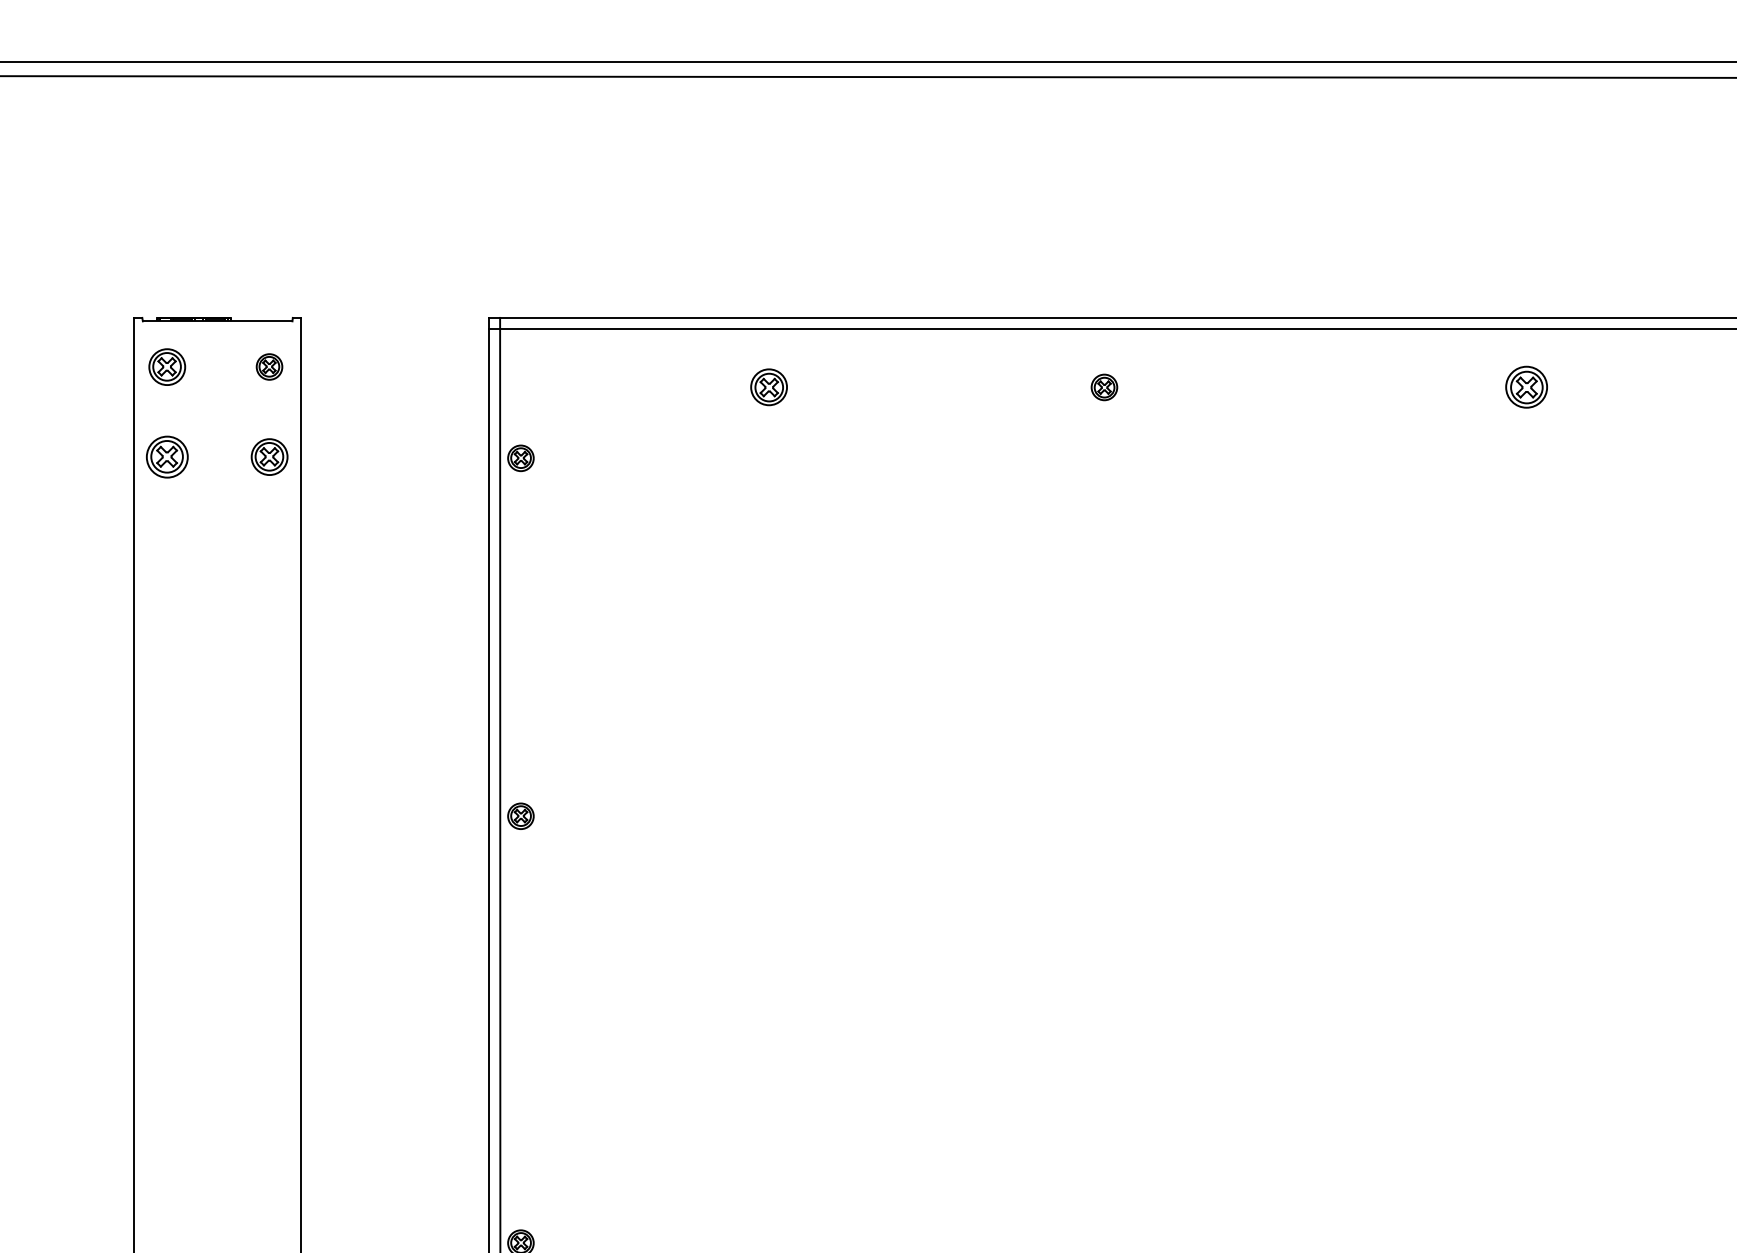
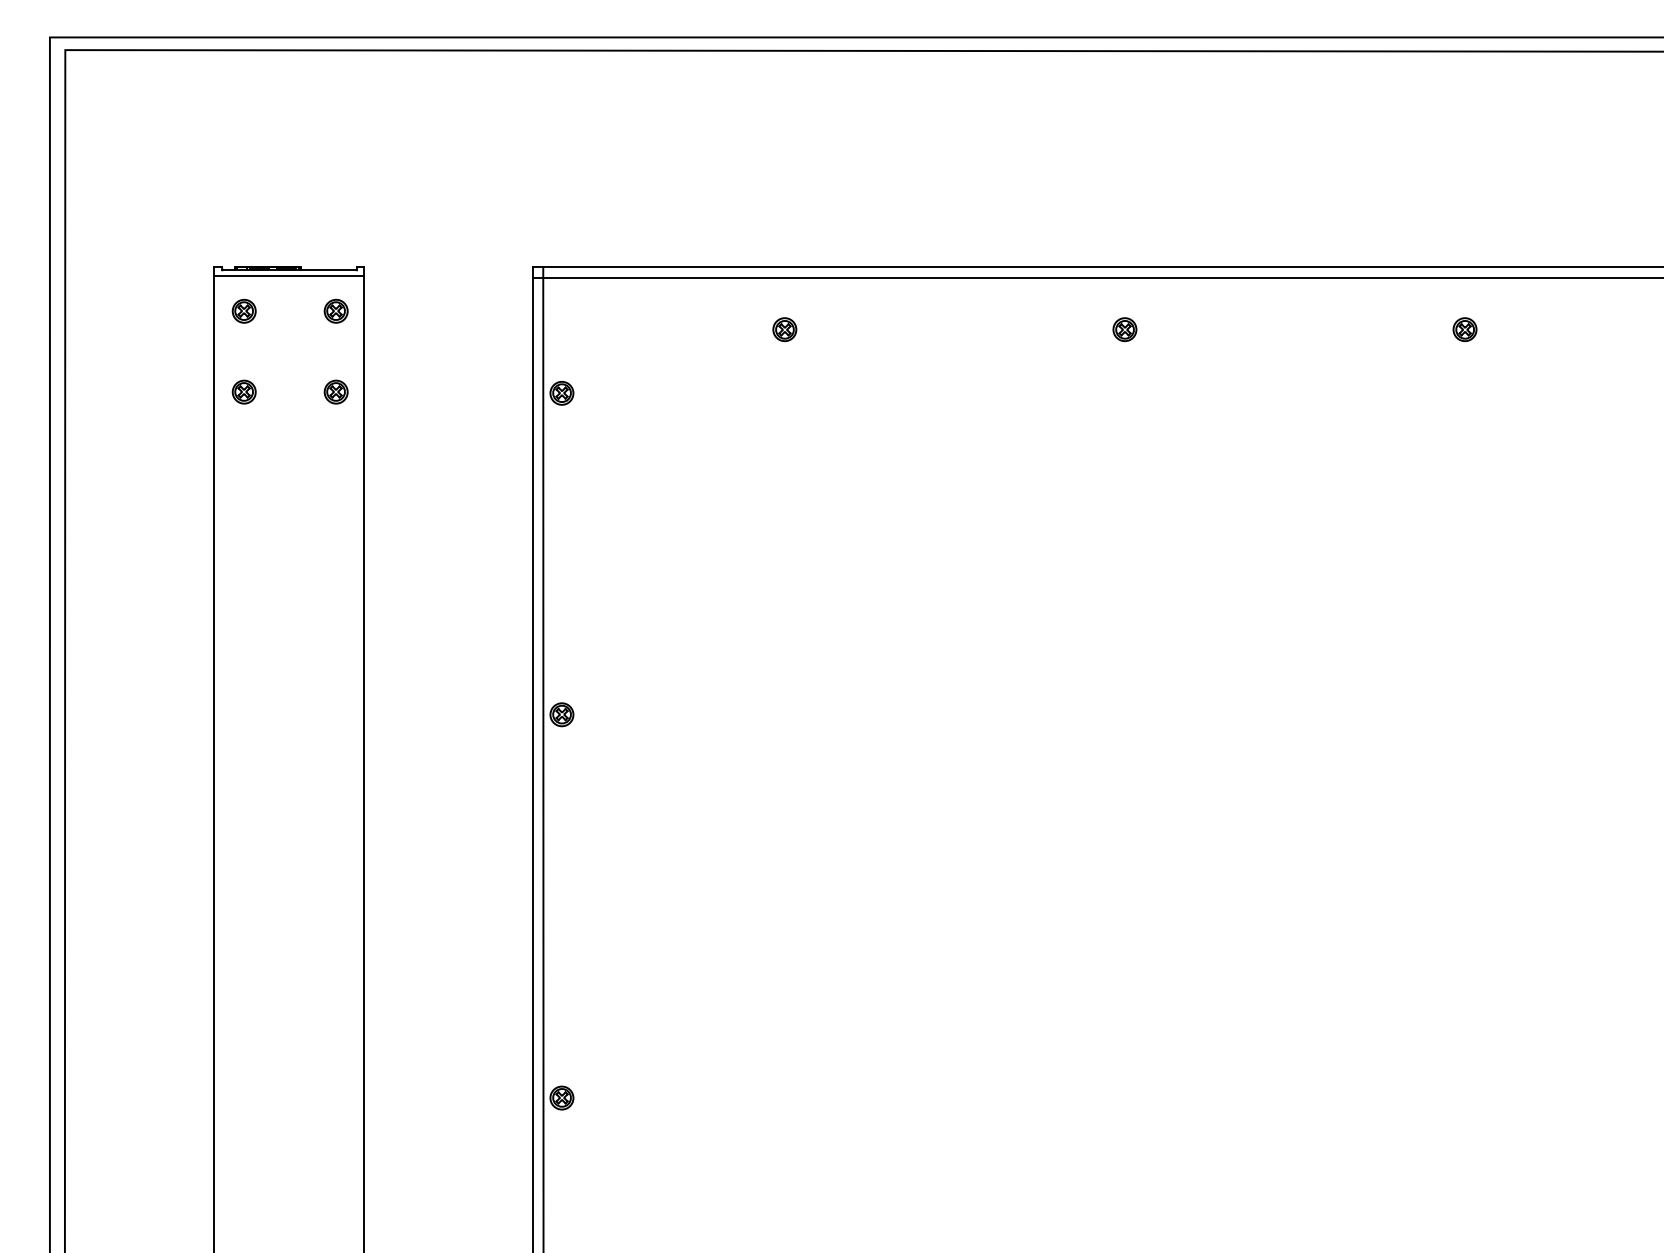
line: (217, 327) -> (289, 275), added
part: (166, 366) -> (243, 310), size x0.71
part: (768, 387) -> (784, 329), size x0.71
part: (1103, 387) -> (1124, 329), moved
part: (1526, 387) -> (1464, 329), size x0.62
part: (166, 456) -> (243, 391), size x0.62
part: (268, 456) -> (335, 391), size x0.71

